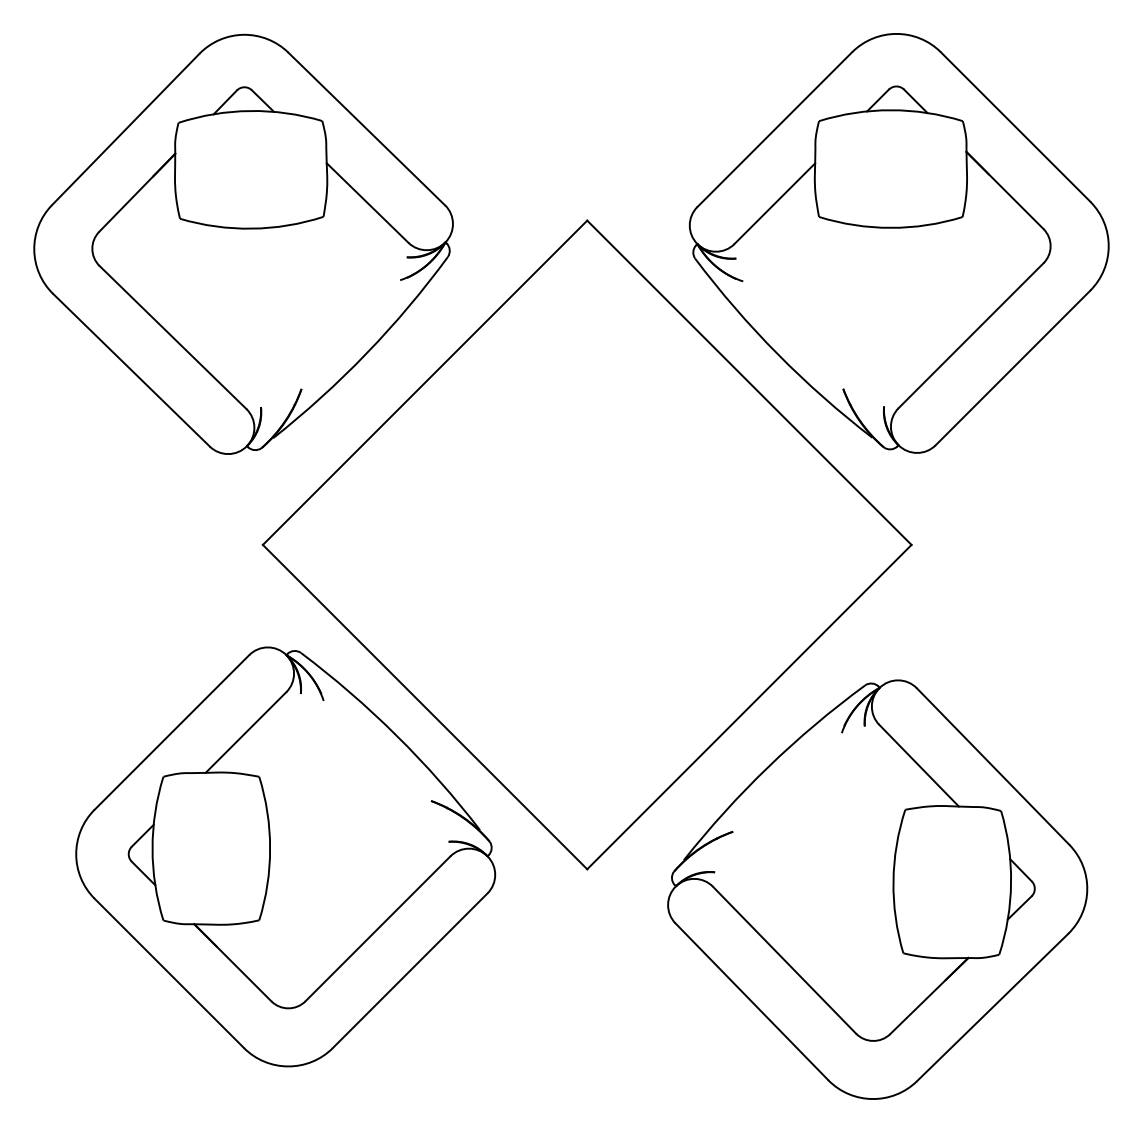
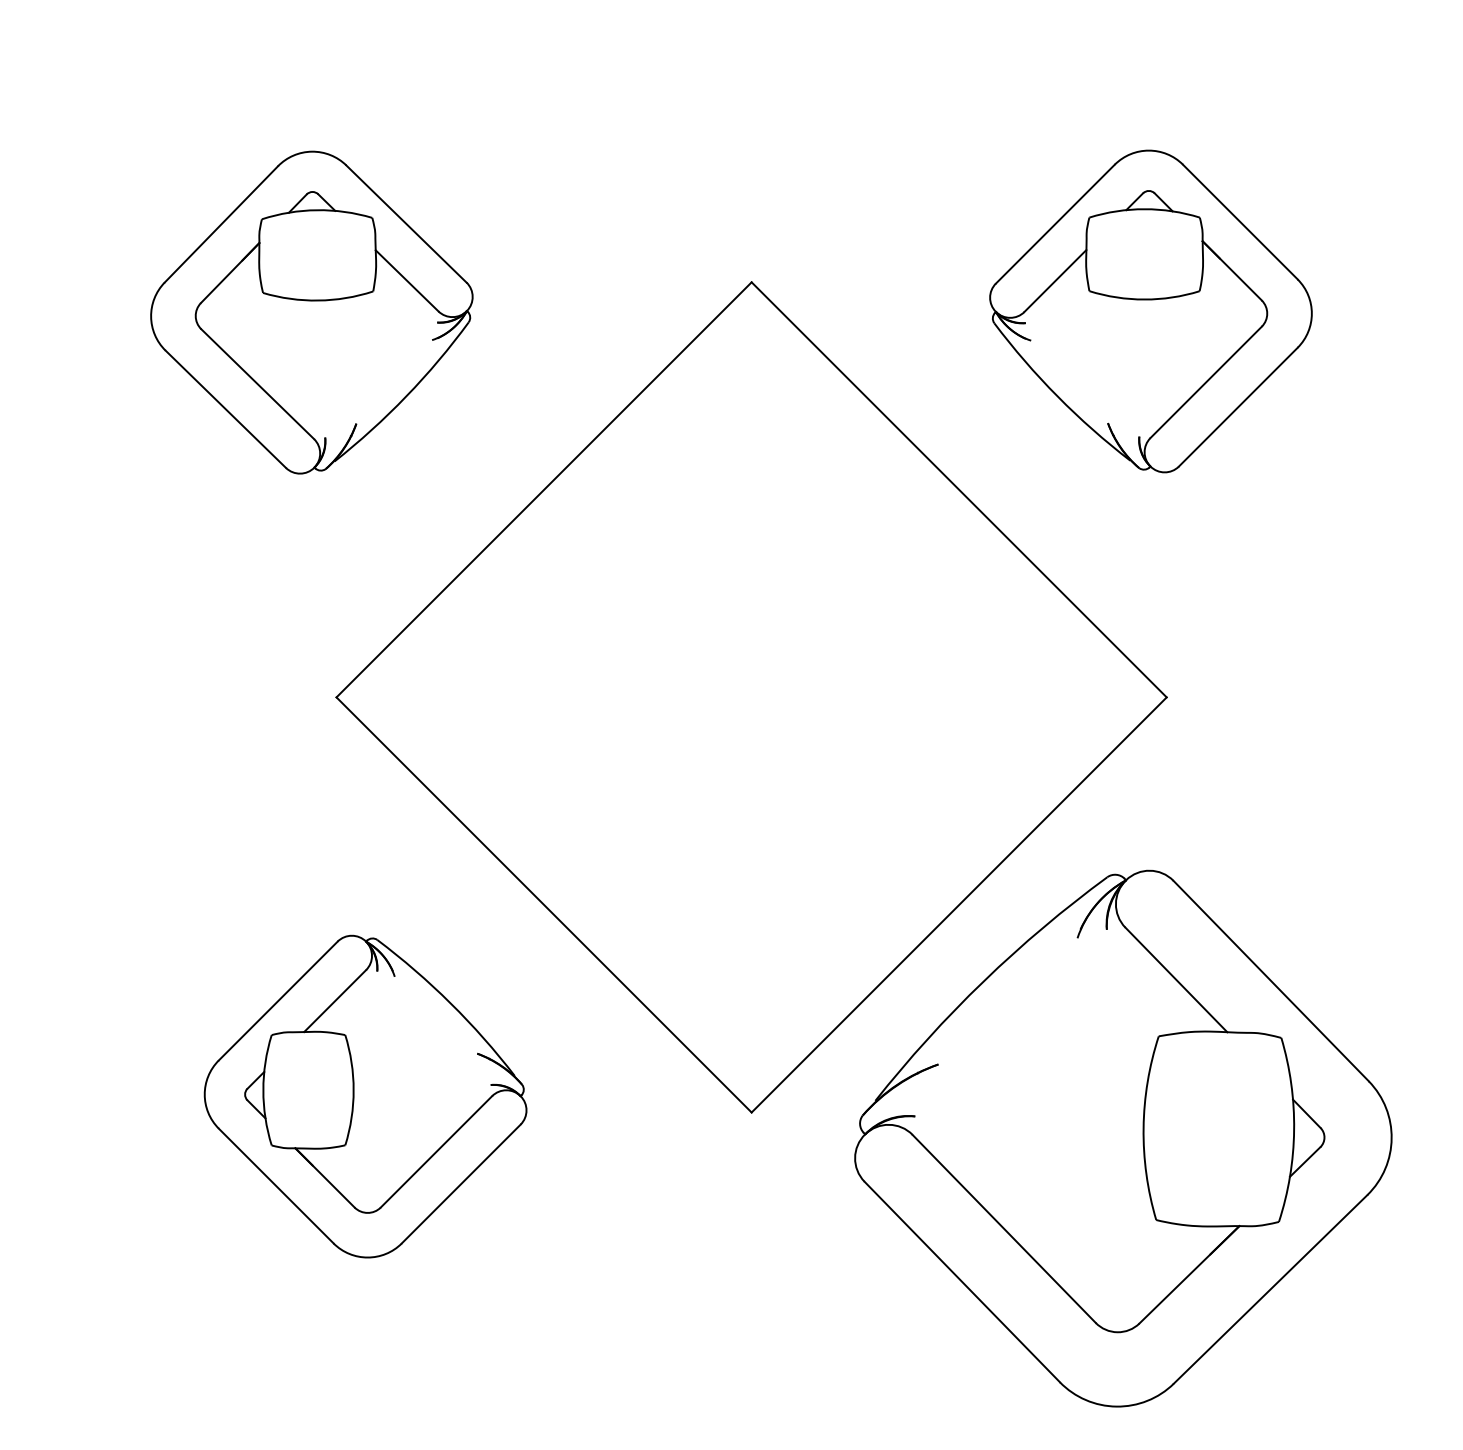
part: (898, 243) -> (1150, 311), size x0.6
part: (243, 244) -> (311, 312), size x0.6
part: (285, 856) -> (365, 1096), size x0.6

